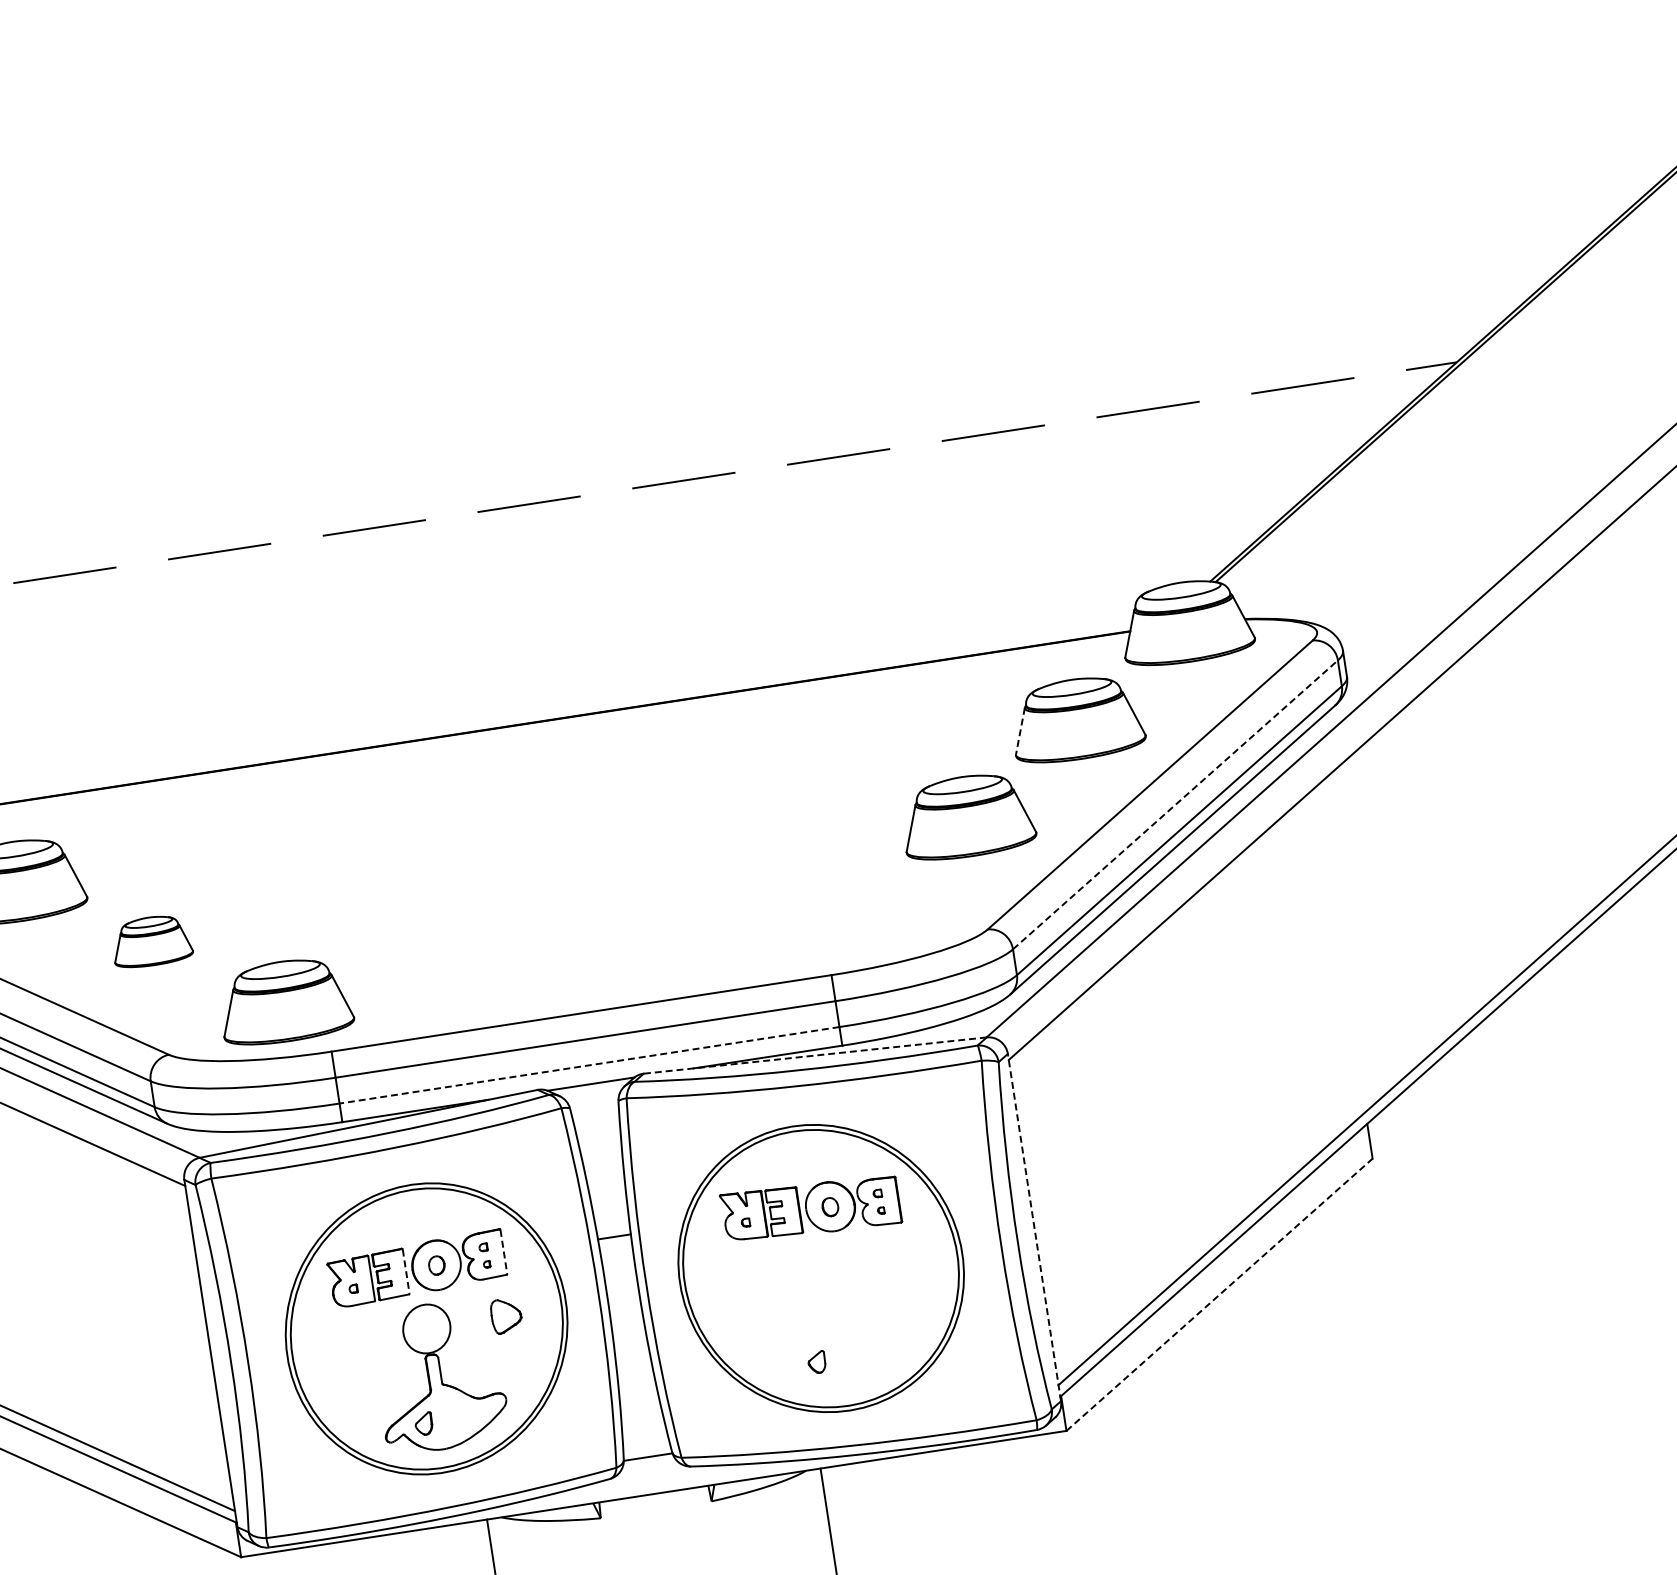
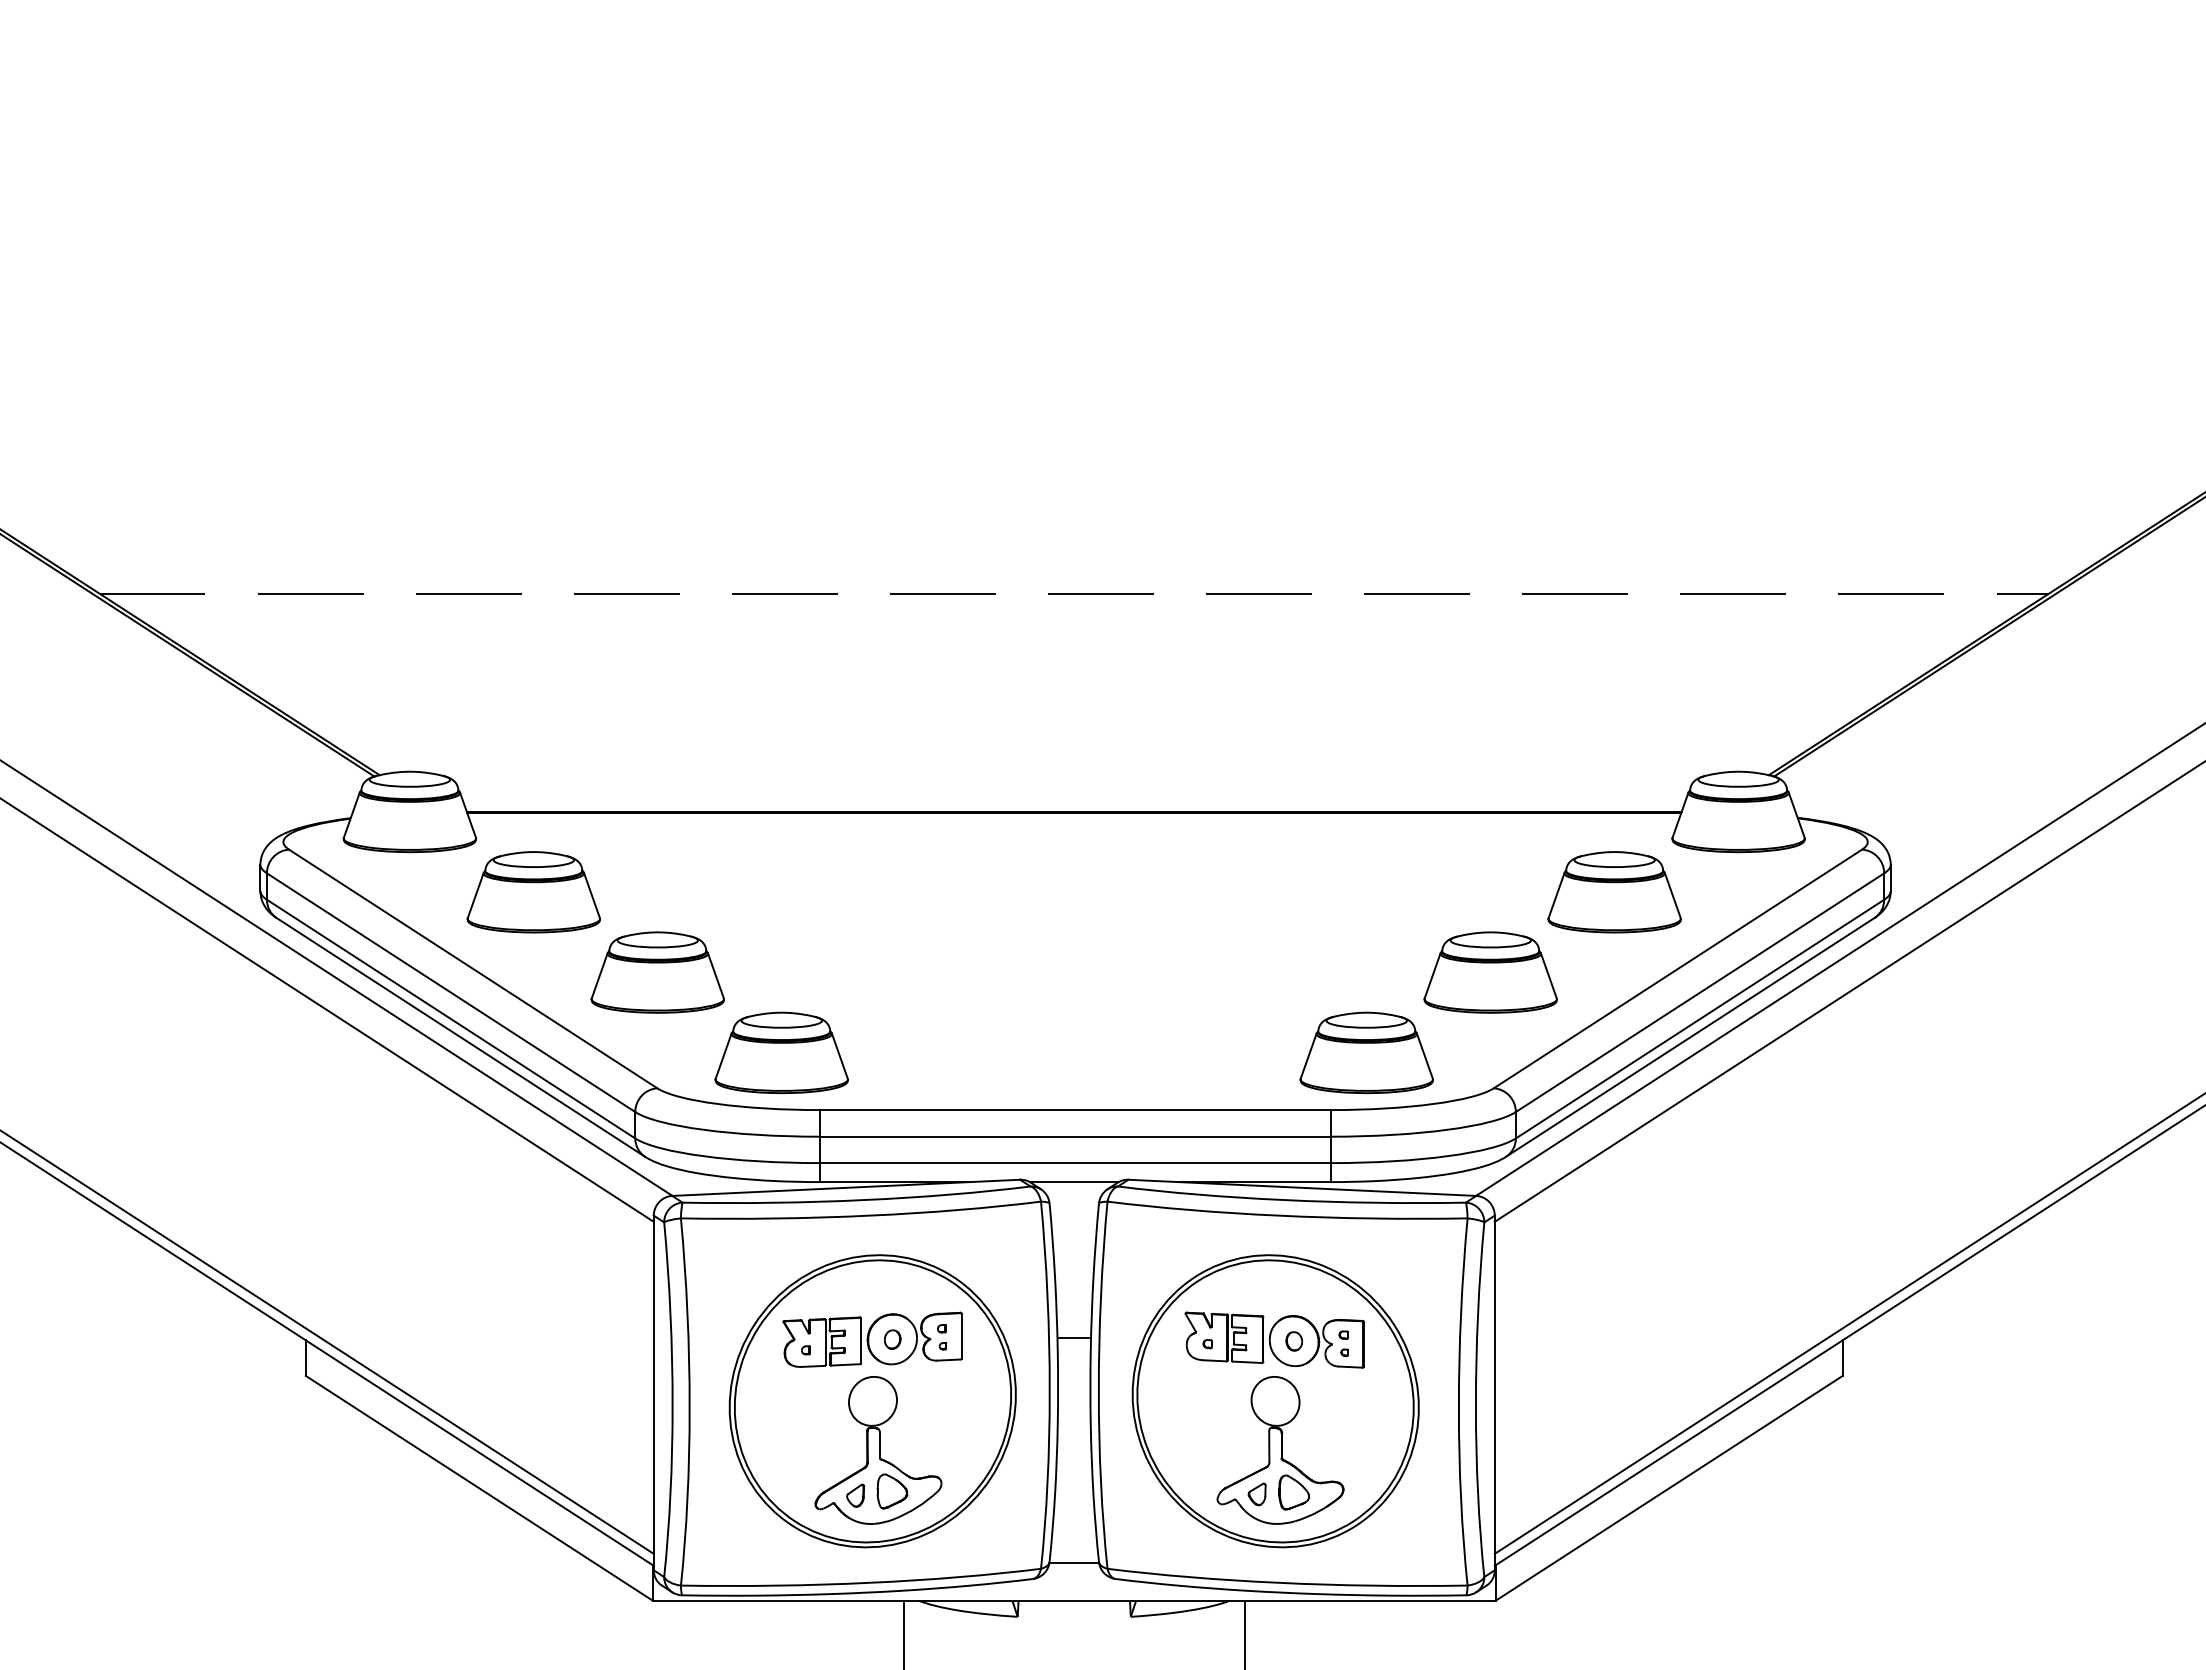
line: (1020, 731) -> (1556, 895), dashed -> solid
line: (1175, 804) -> (1700, 992), dashed -> solid
part: (857, 913) -> (1366, 1052), added
part: (151, 941) -> (657, 972), size x1.67
line: (814, 1055) -> (1301, 1187), dashed -> solid
line: (589, 1065) -> (1075, 1163), dashed -> solid
line: (1034, 1227) -> (1494, 1392), dashed -> solid
line: (503, 1252) -> (961, 1336), dashed -> solid
line: (406, 1272) -> (861, 1341), dashed -> solid
line: (1219, 1294) -> (1669, 1488), dashed -> solid
part: (506, 1315) -> (892, 1491), moved
part: (833, 1316) -> (1280, 1450), added

